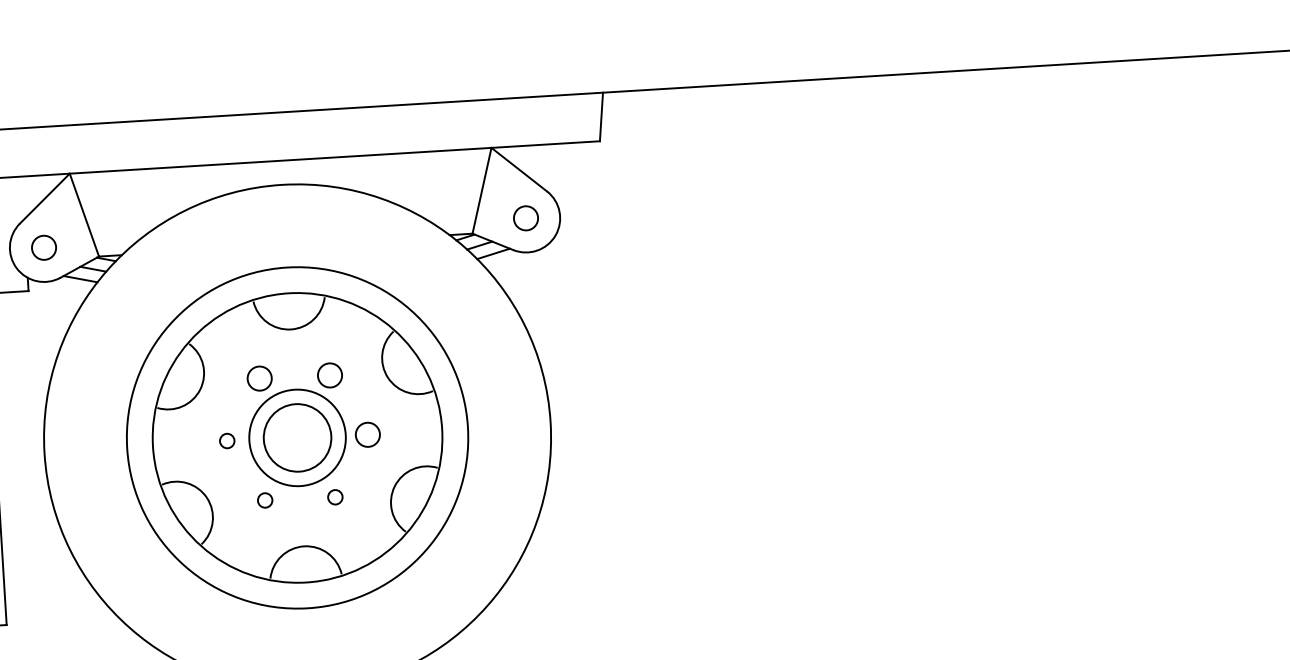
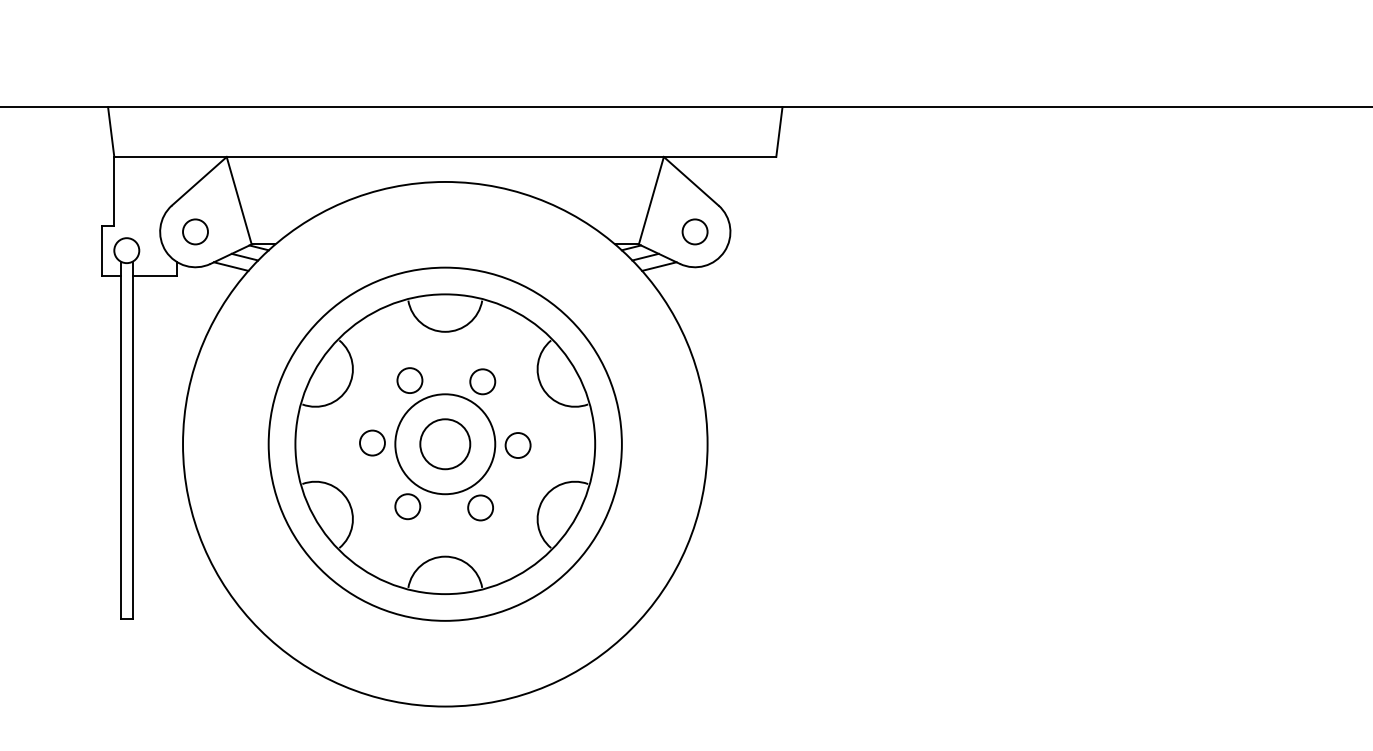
circle: (297, 438) -> (445, 444), size x0.71
circle: (227, 440) -> (372, 442), size x1.67
circle: (335, 496) -> (480, 507), size x1.67
circle: (264, 500) -> (407, 506), size x1.67

